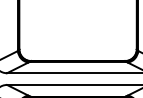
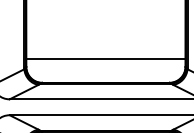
line: (77, 43) -> (105, 59), added

